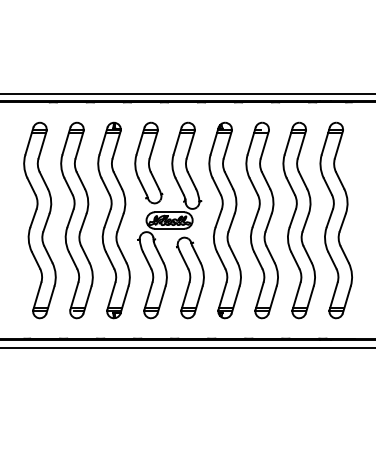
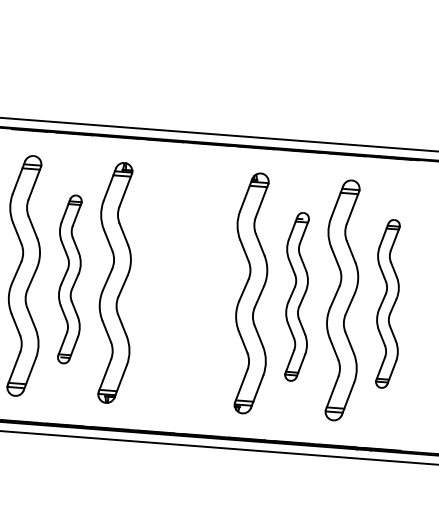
part: (76, 220) -> (69, 279), size x0.7
part: (169, 220) -> (183, 288), removed
part: (261, 220) -> (296, 296), size x0.7
part: (335, 220) -> (387, 303), size x0.7

